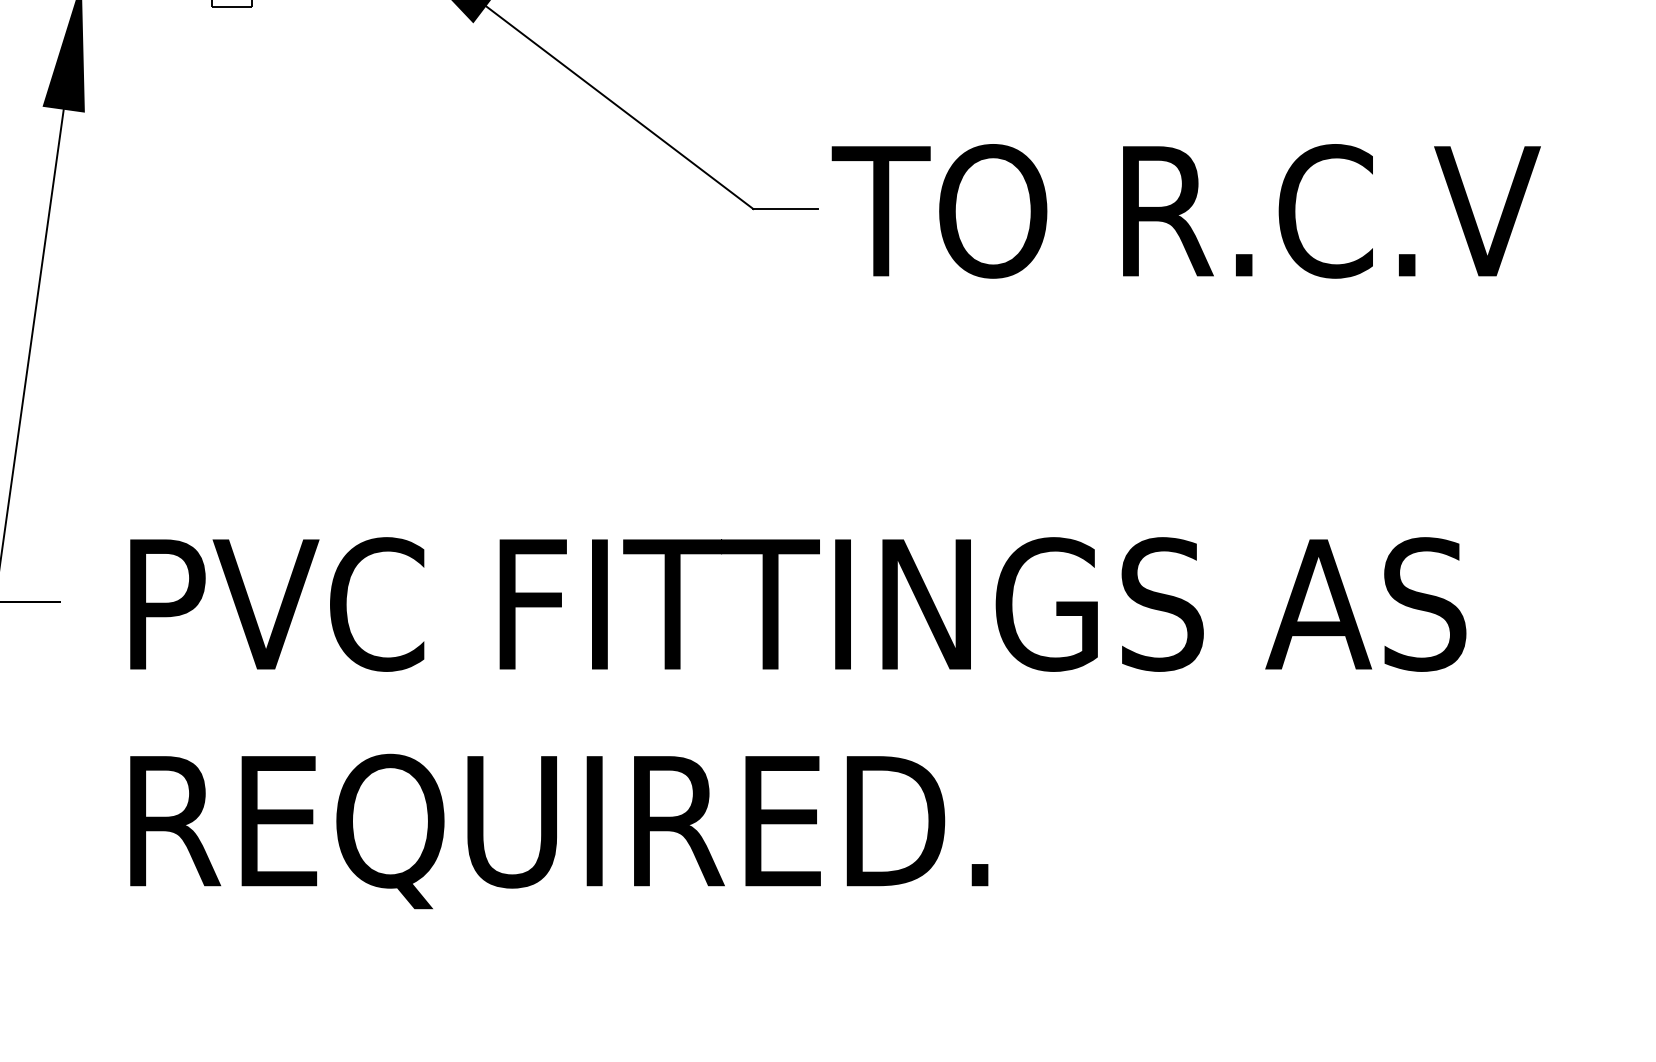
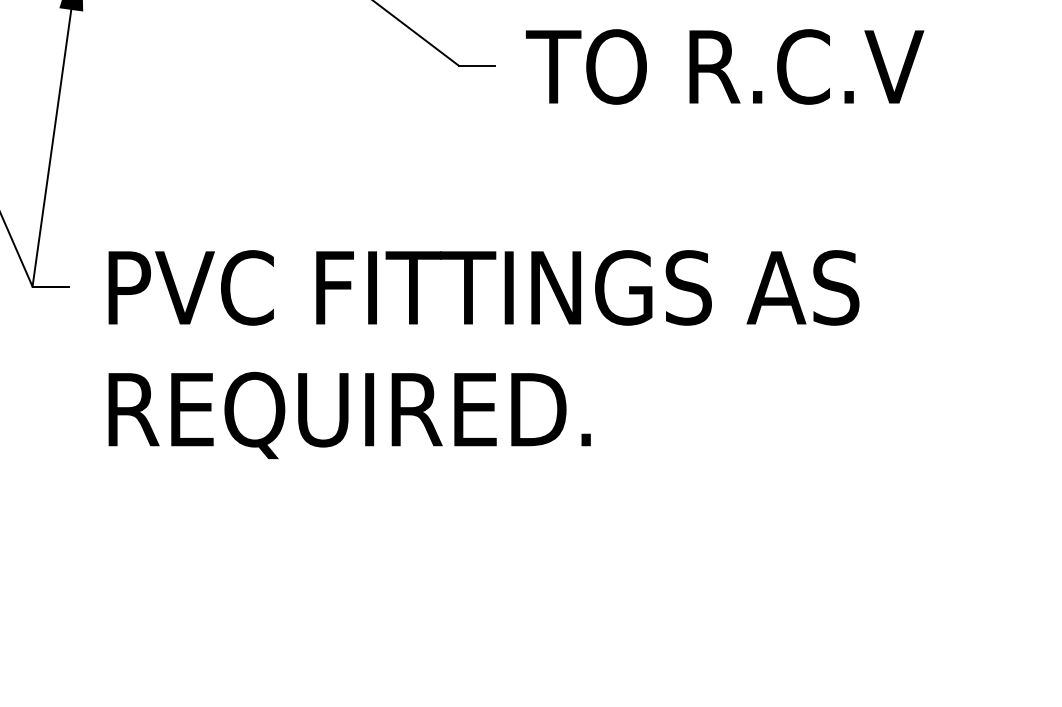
text: (1187, 210) -> (725, 66), moved

